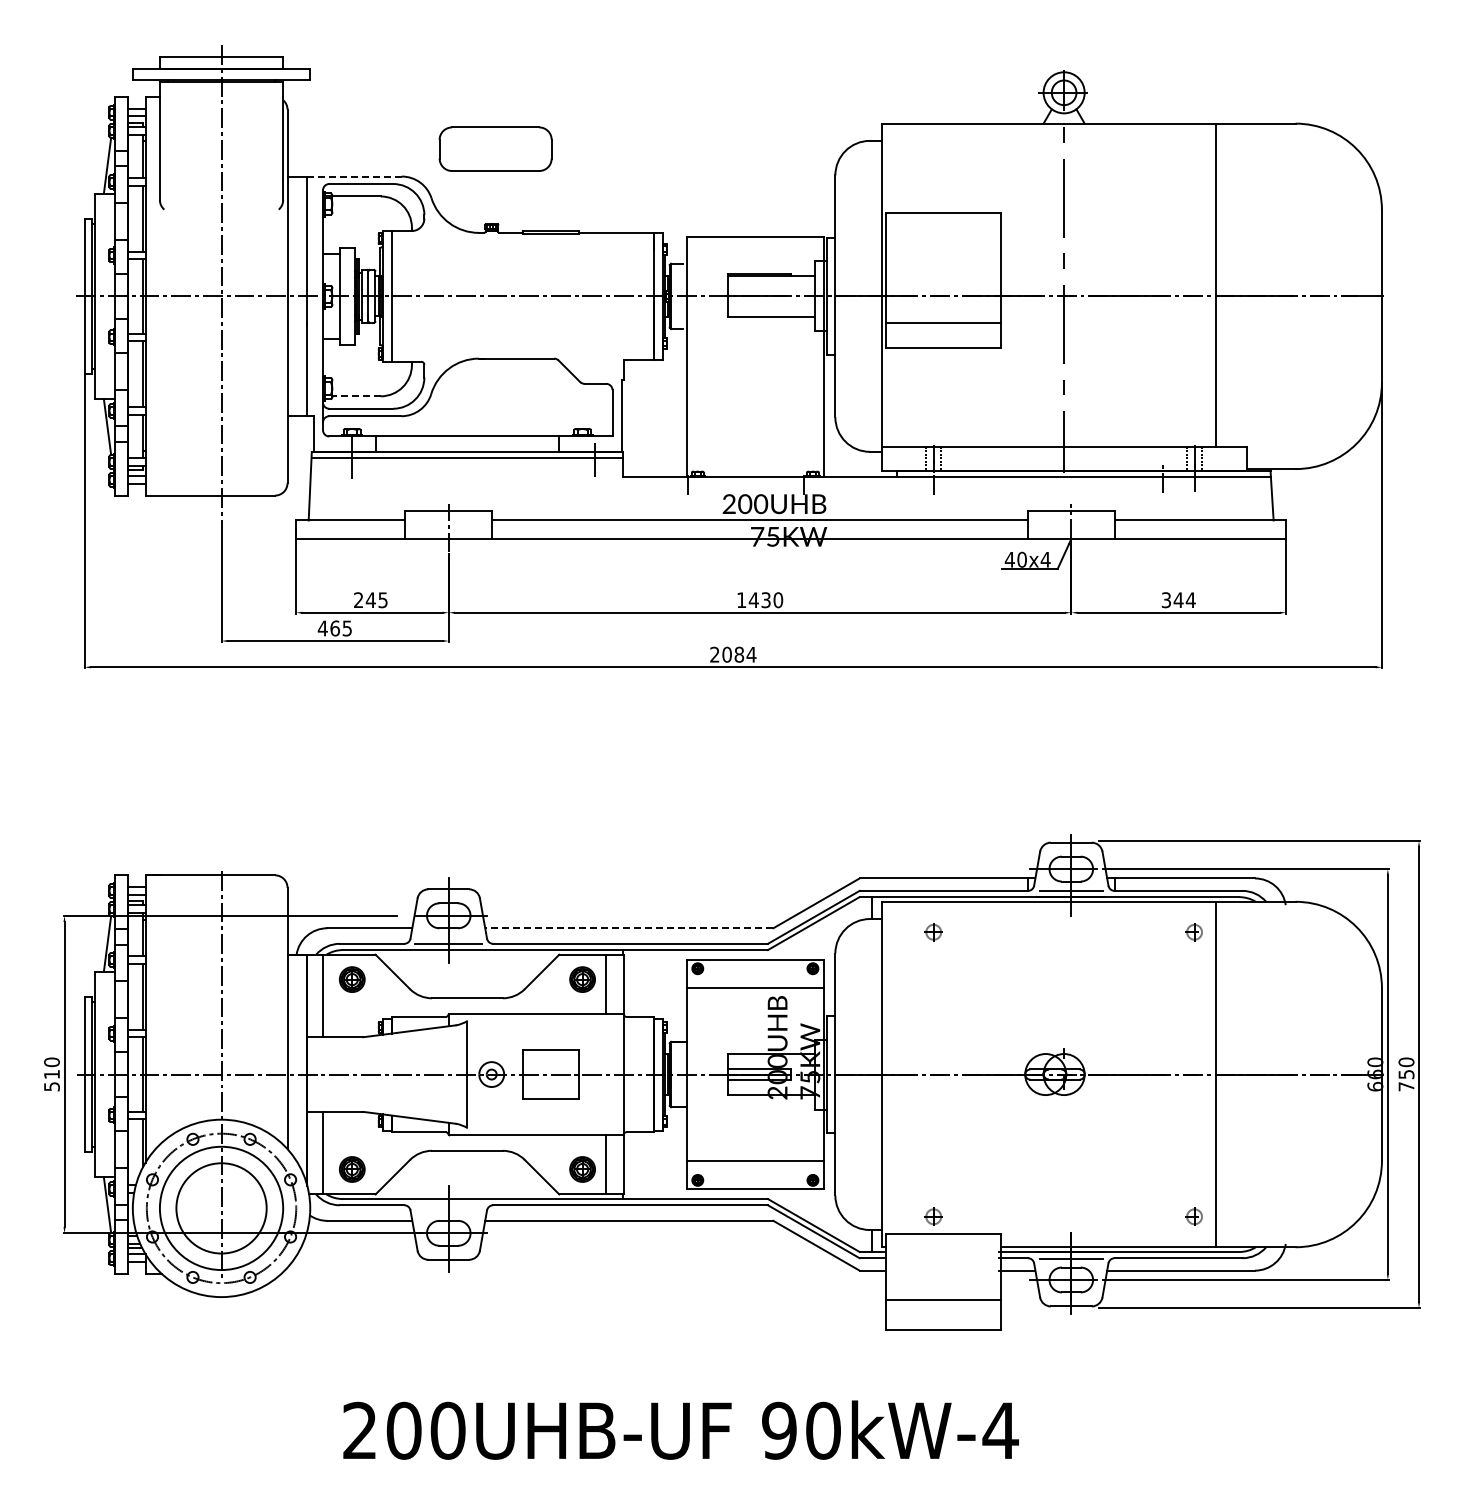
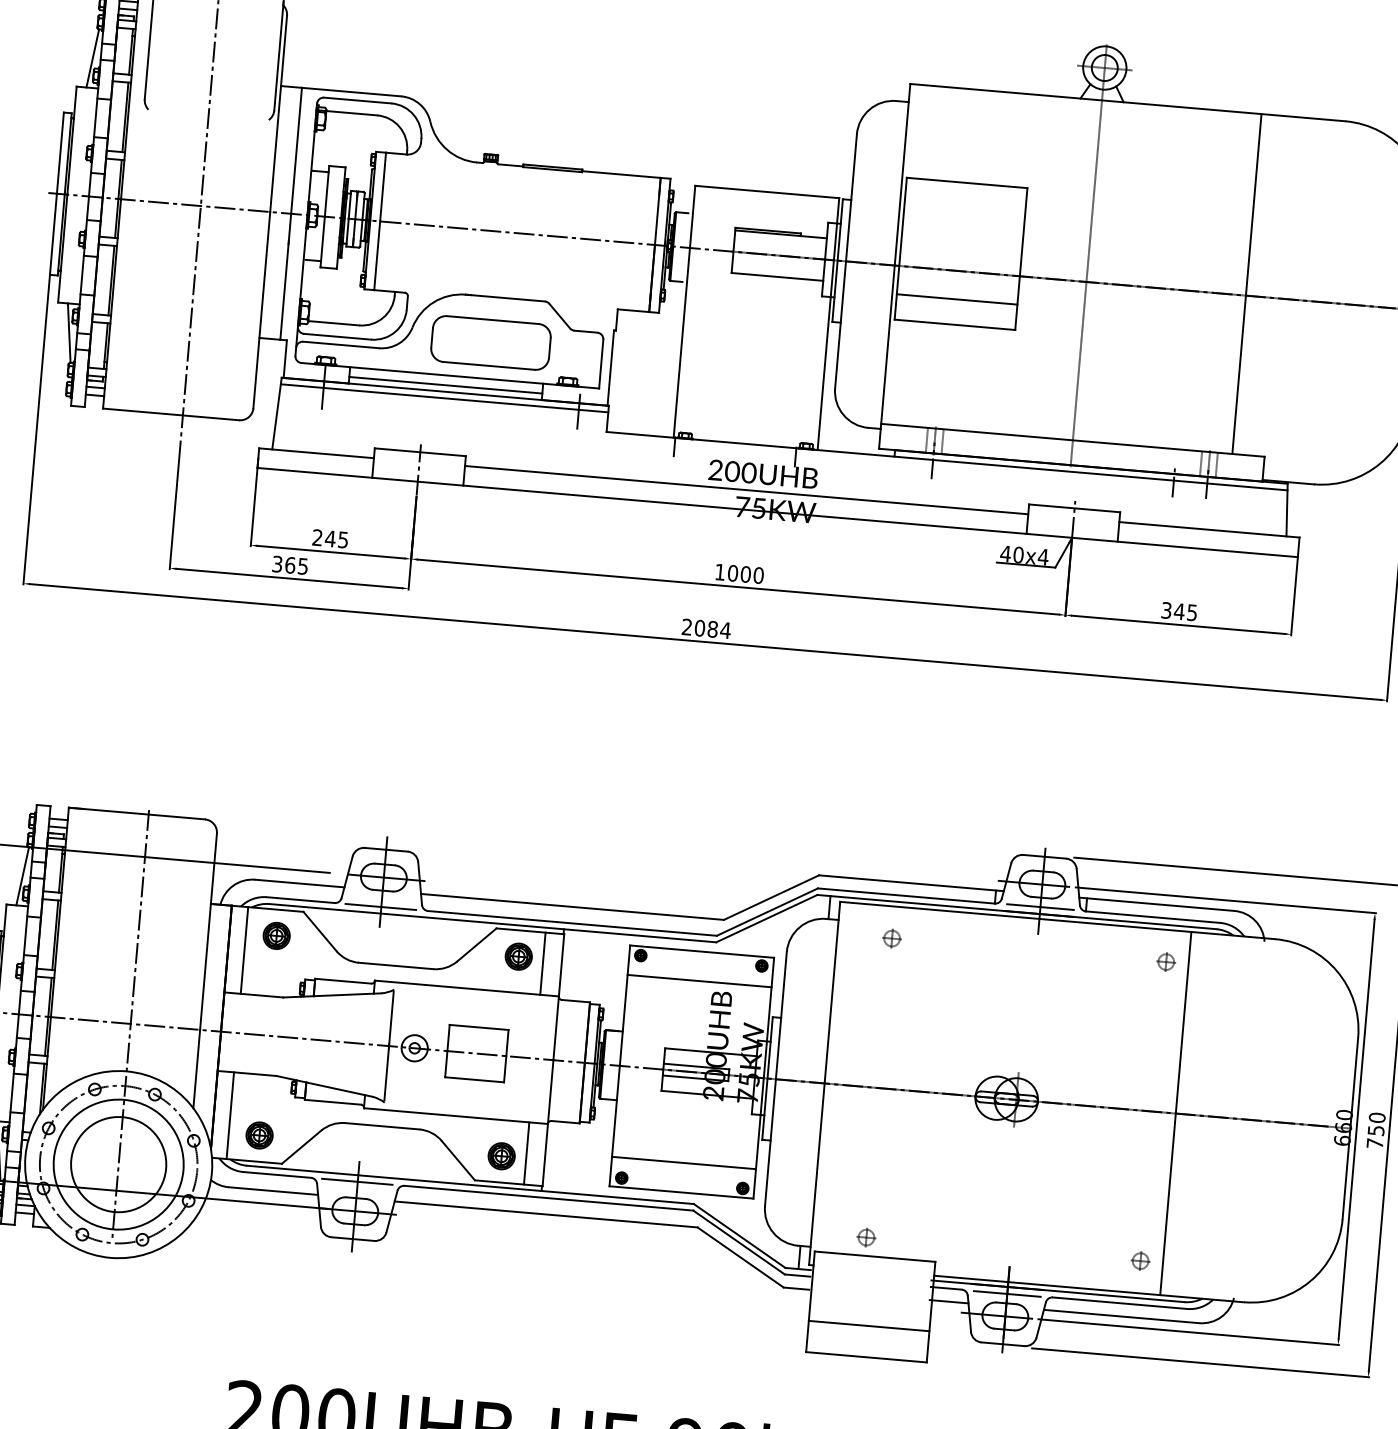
part: (495, 148) -> (490, 342), moved
line: (354, 176) -> (351, 92), dashed -> solid
line: (356, 396) -> (333, 323), dashed -> solid
line: (467, 445) -> (445, 384), added
text: (759, 600) -> (738, 574), 1430 -> 1000
text: (1190, 600) -> (1191, 613), 344 -> 345
text: (322, 628) -> (277, 564), 465 -> 365
line: (628, 928) -> (571, 907), dashed -> solid
line: (447, 1205) -> (356, 1181), added

